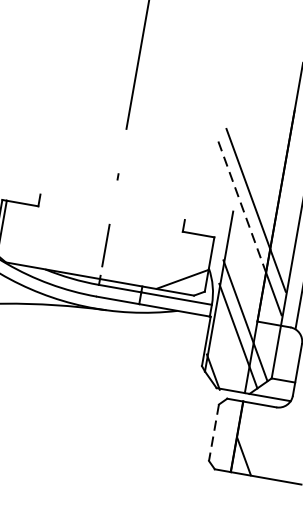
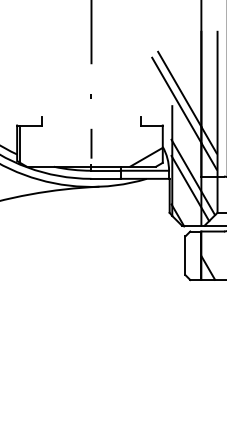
line: (240, 204) -> (176, 100), dashed -> solid
line: (213, 433) -> (185, 256), dashed -> solid

